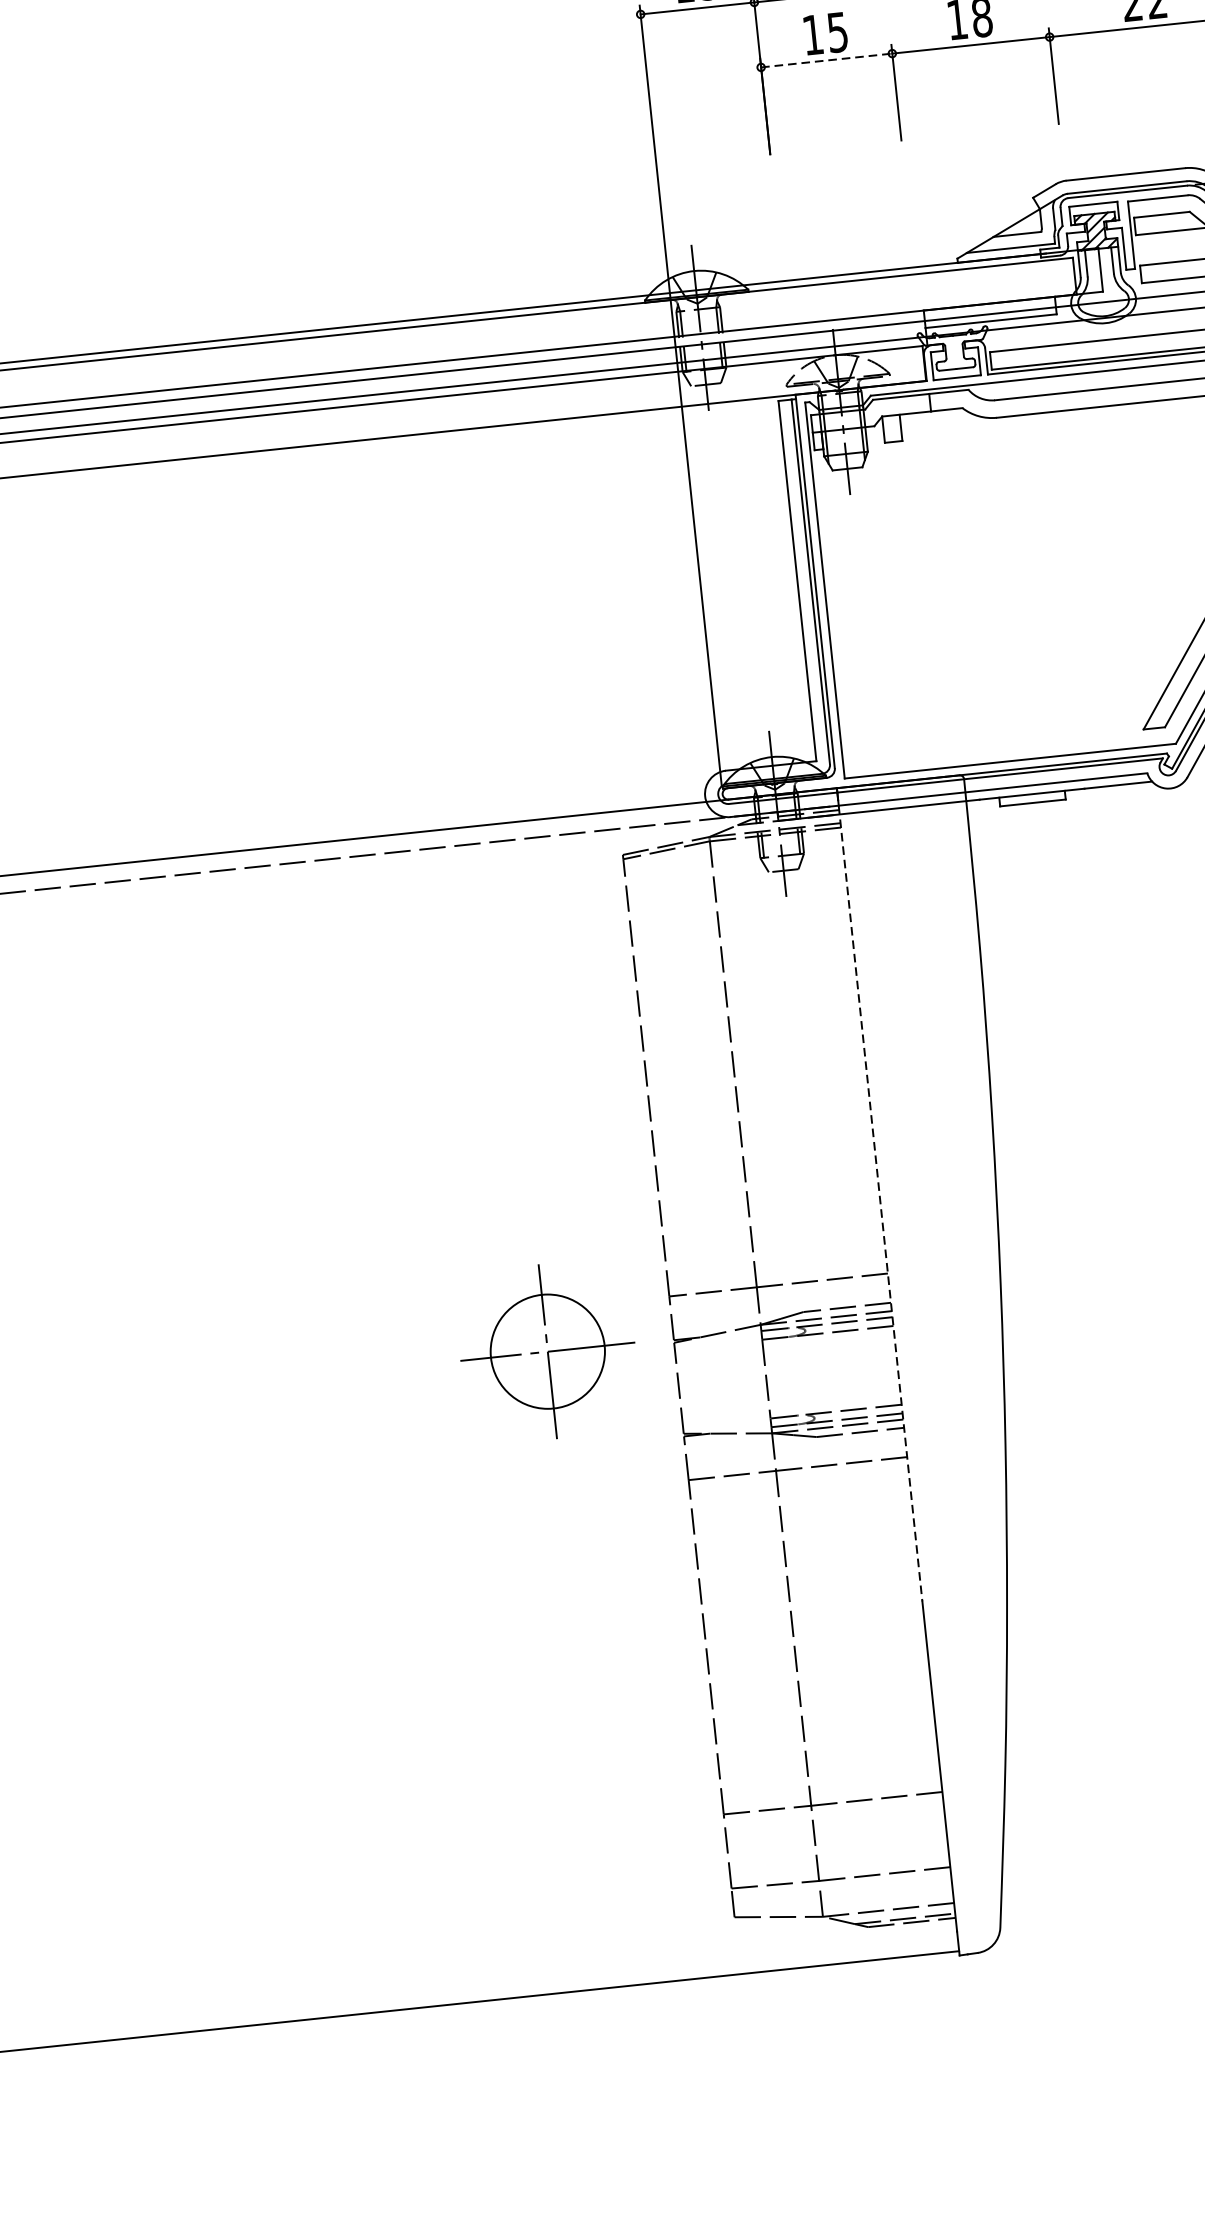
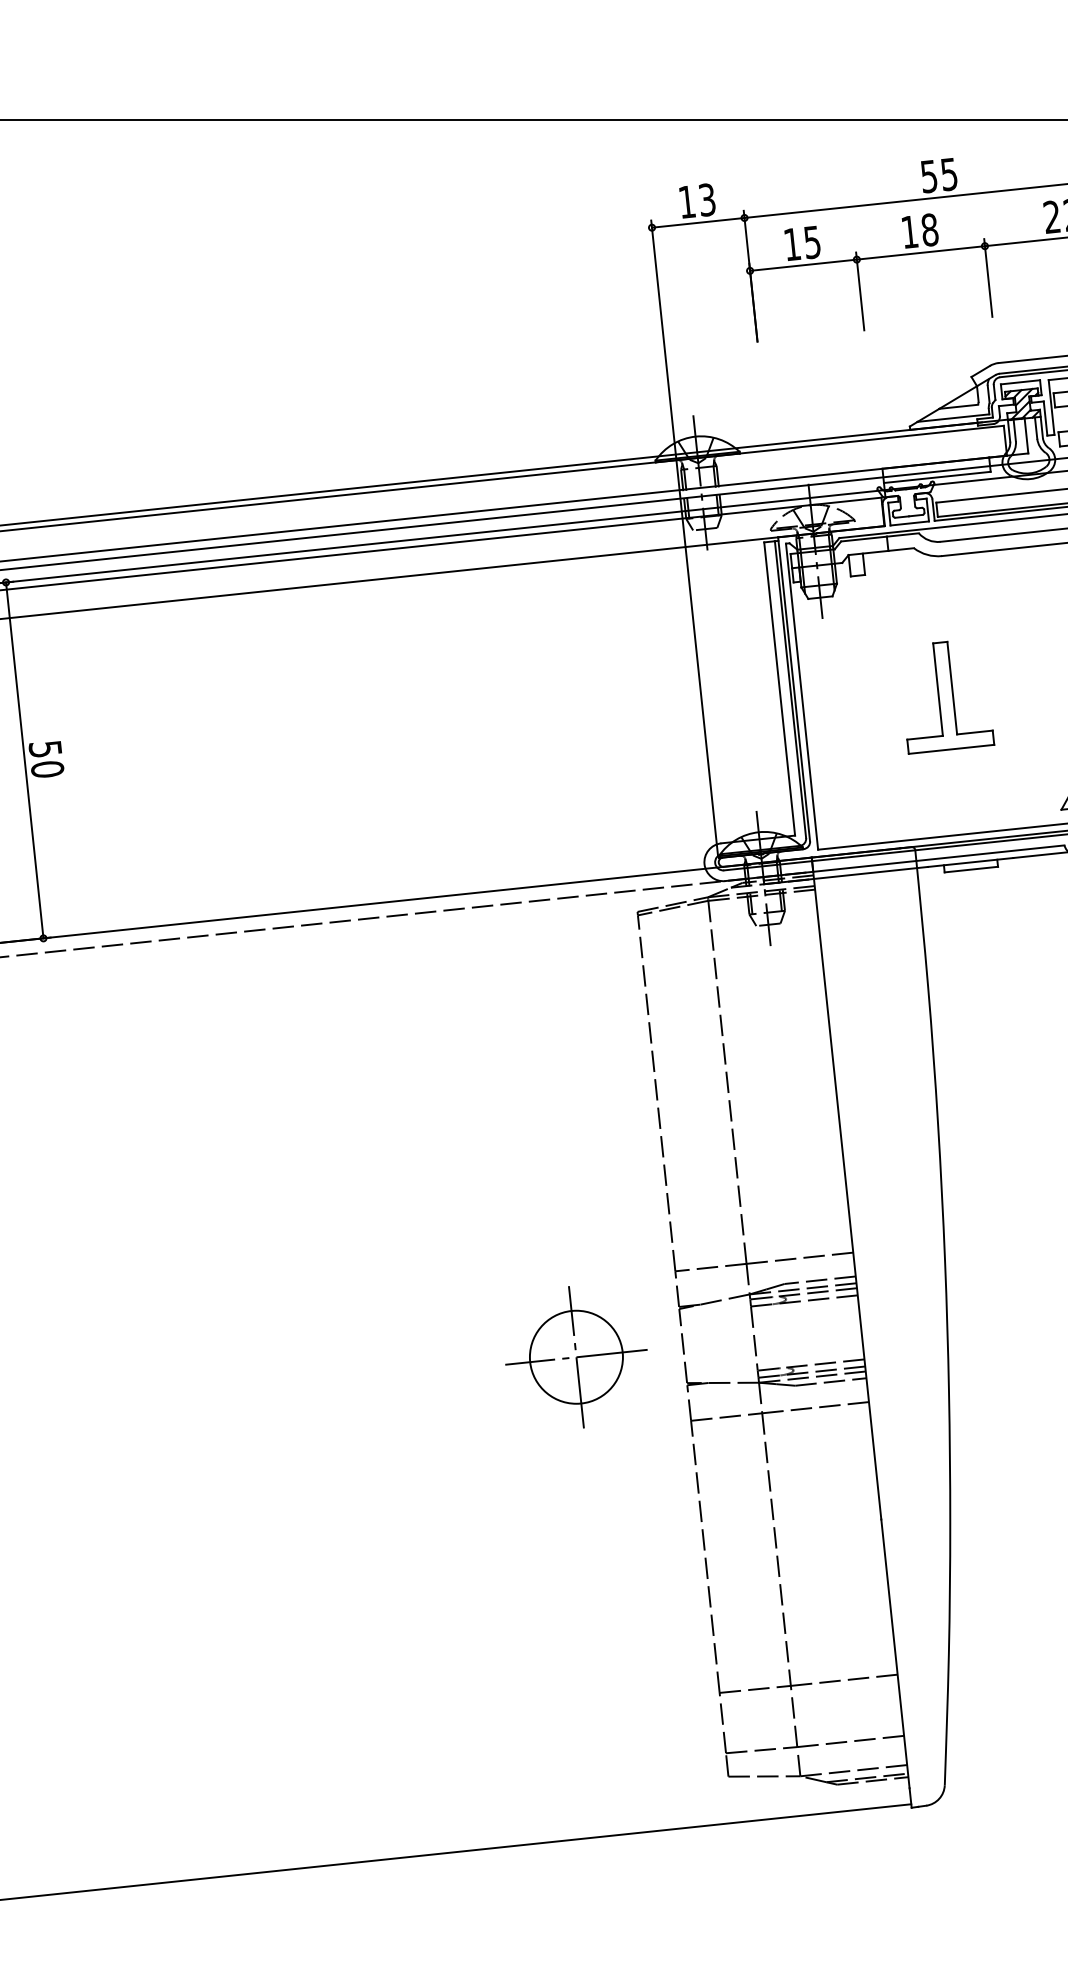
line: (826, 60) -> (803, 265), dashed -> solid
part: (1007, 591) -> (950, 697), added
line: (879, 1197) -> (846, 1190), dashed -> solid
part: (547, 1351) -> (576, 1357), moved

